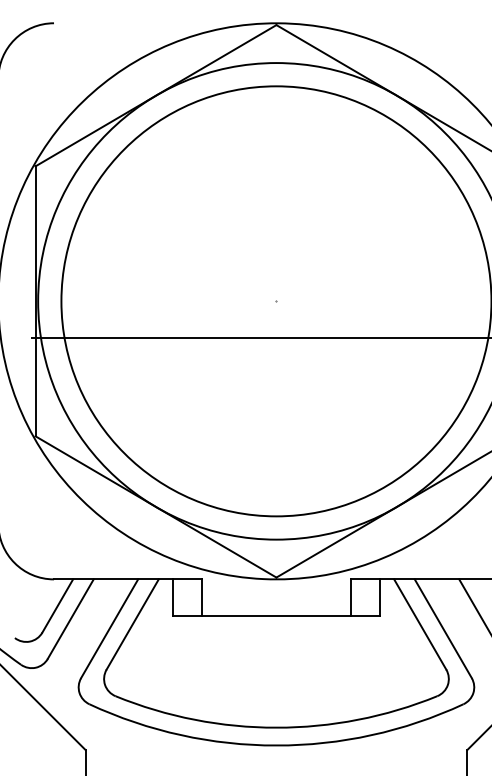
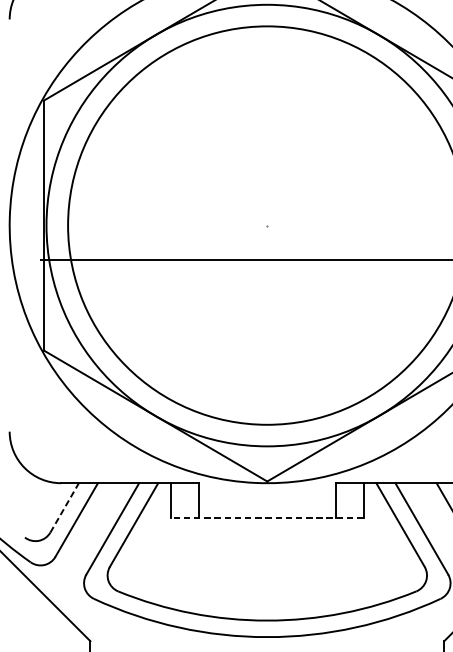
line: (57, 606) -> (64, 508), solid -> dashed
line: (276, 616) -> (267, 517), solid -> dashed

